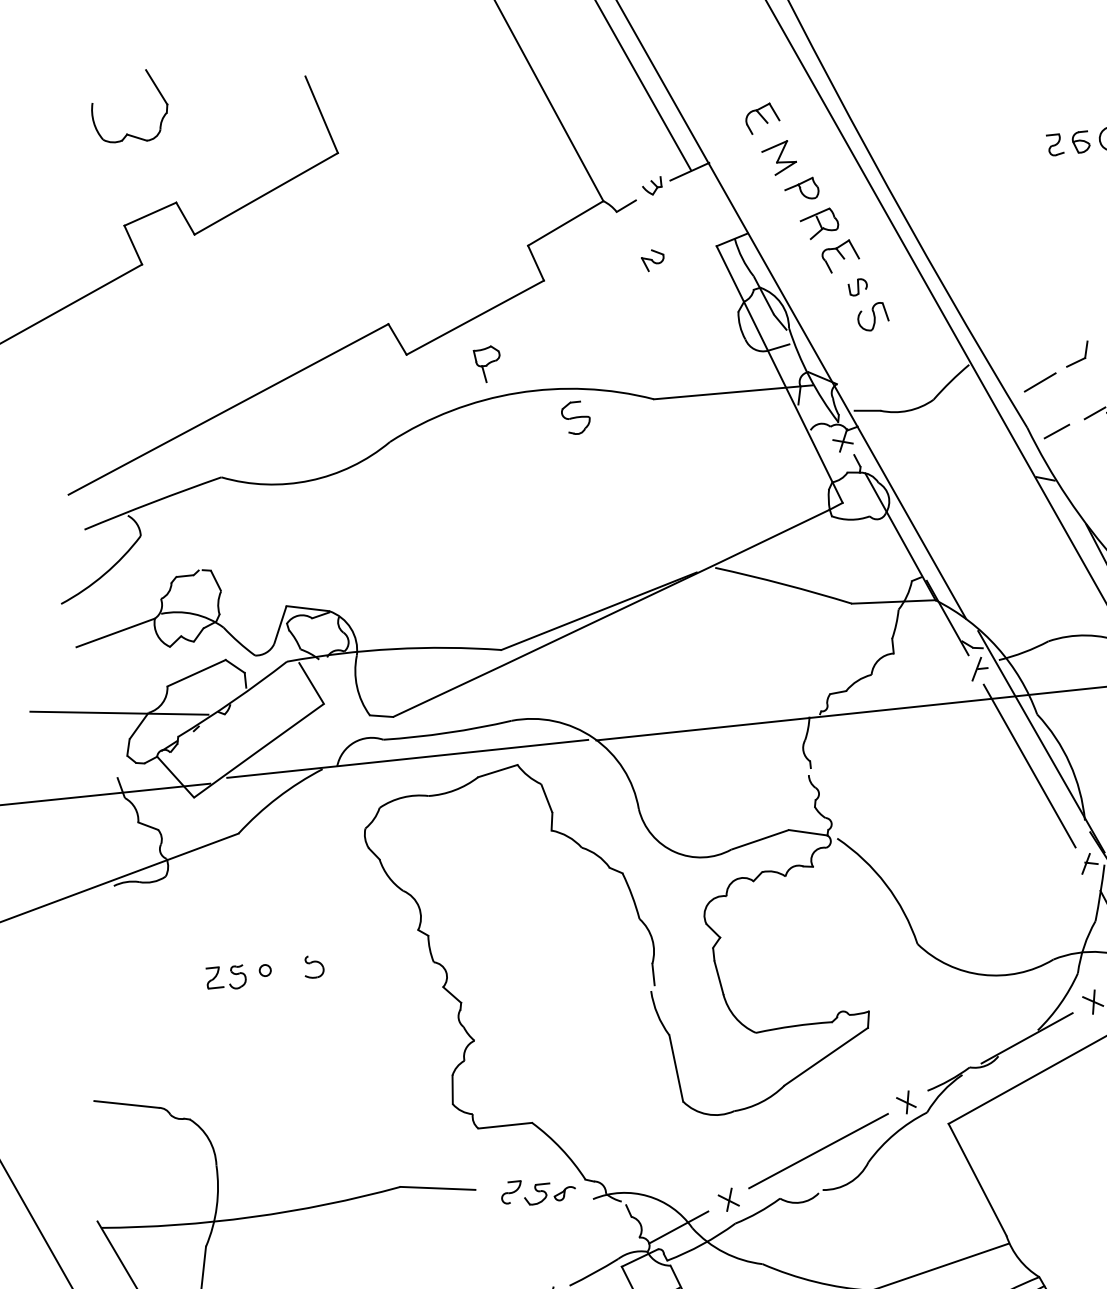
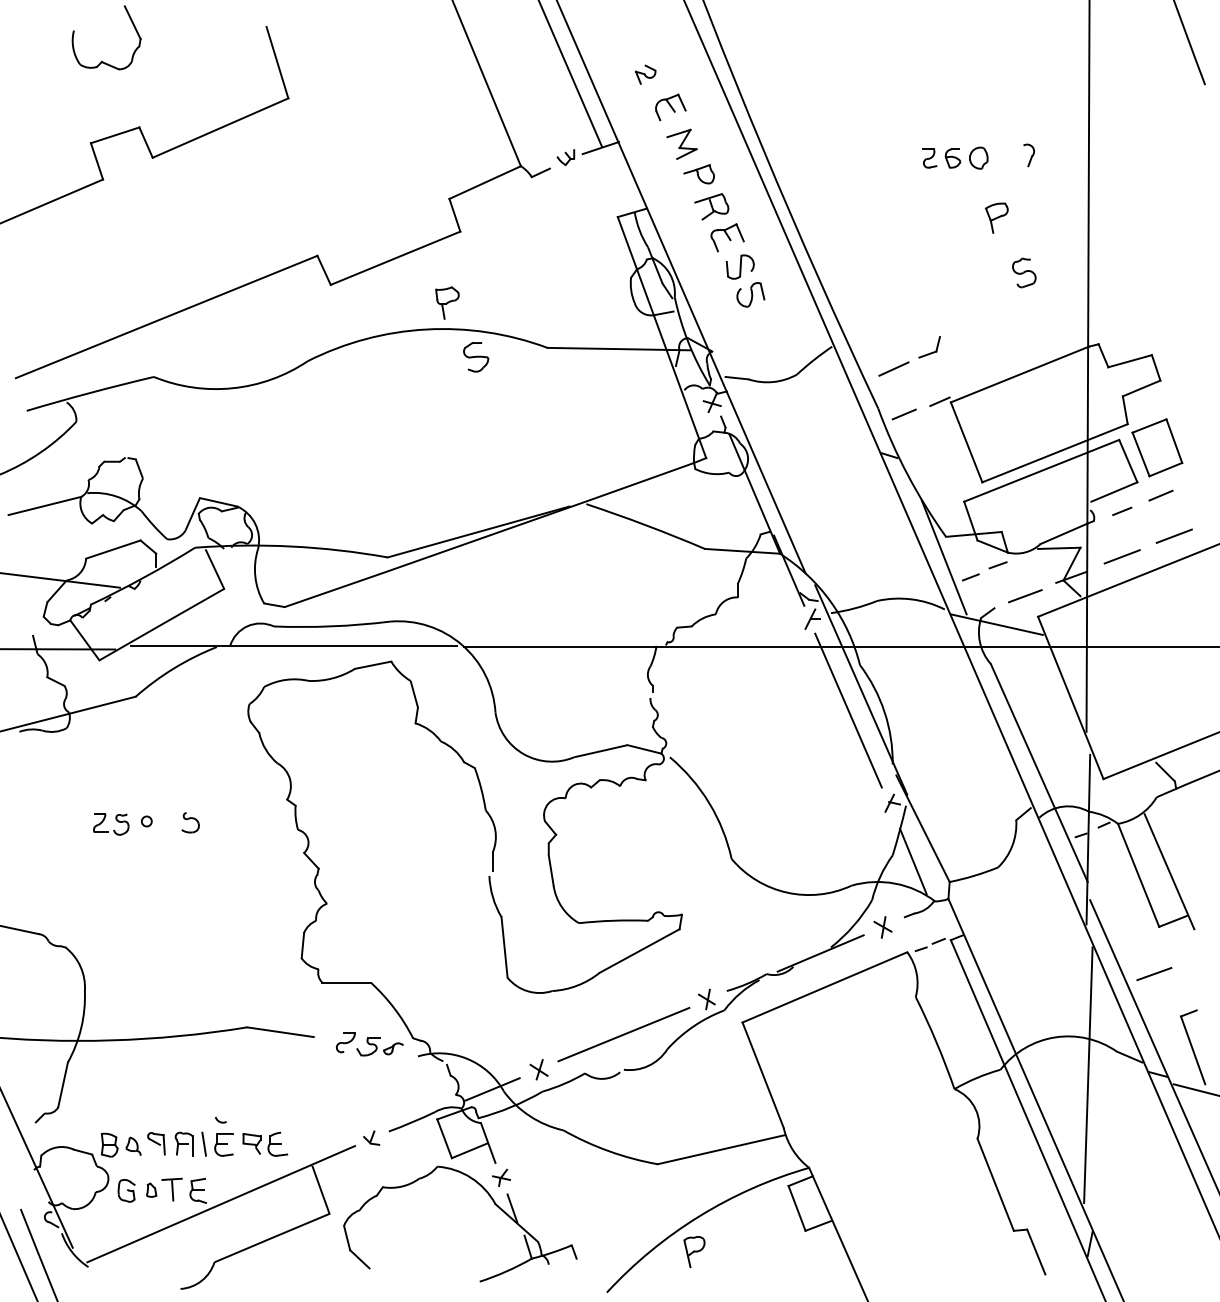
part: (652, 260) -> (645, 74), moved
part: (857, 286) -> (739, 266), size x1.67
part: (487, 363) -> (447, 302), moved

